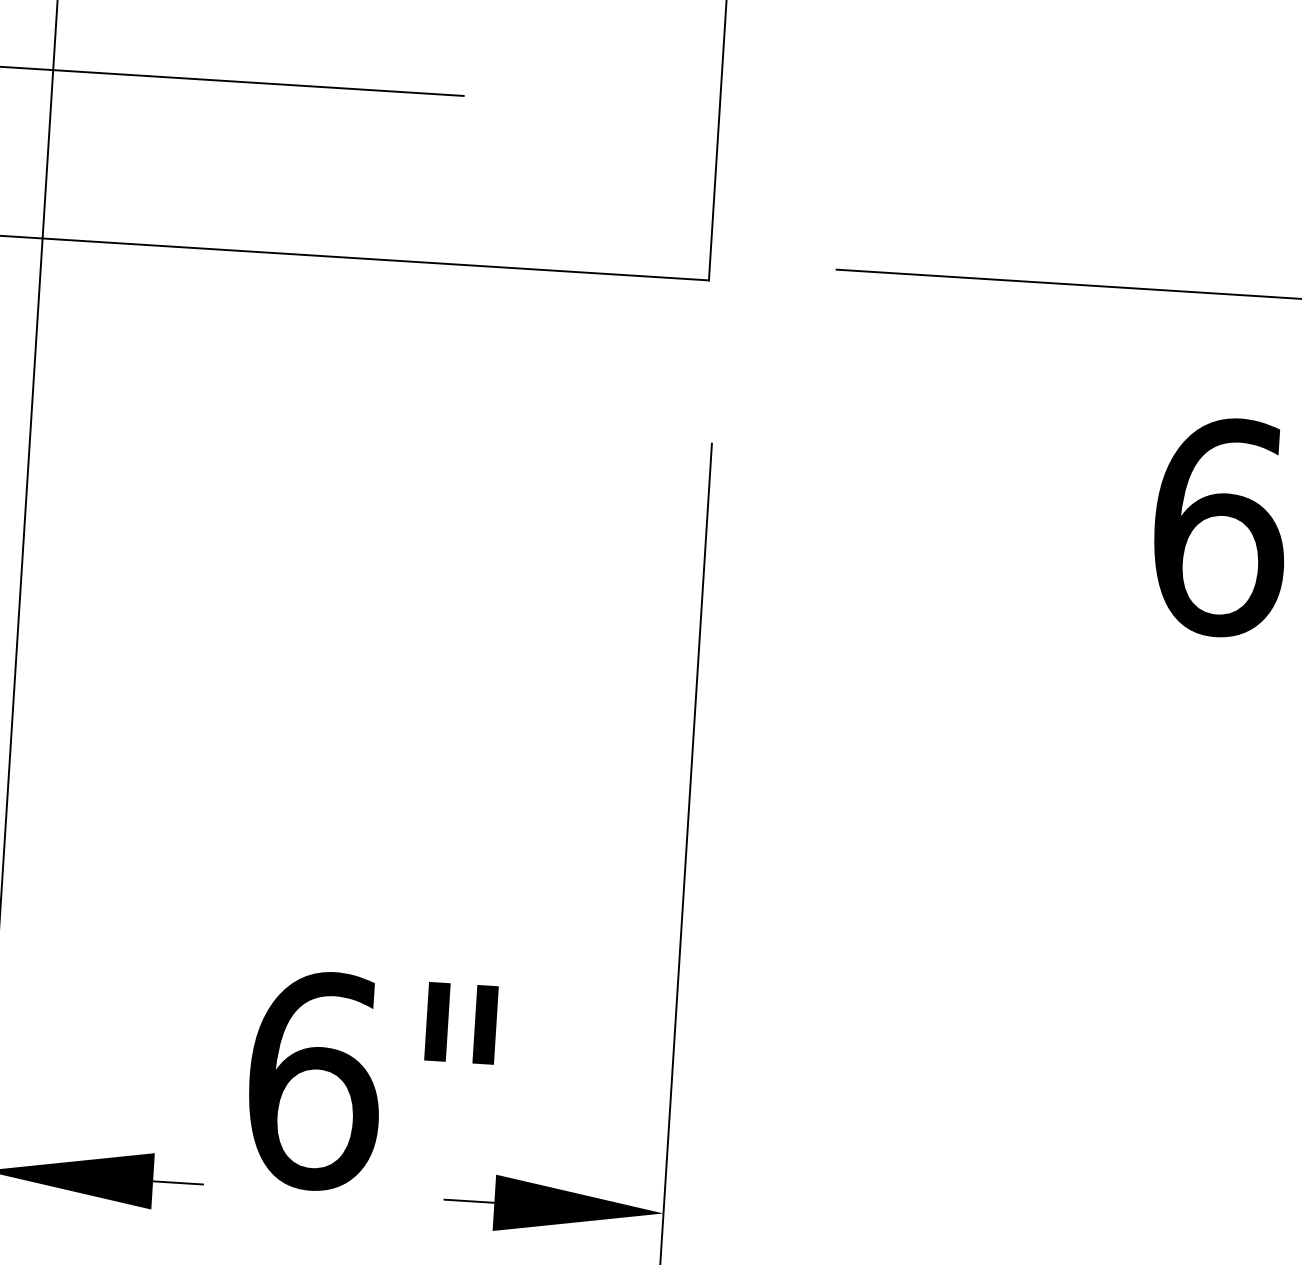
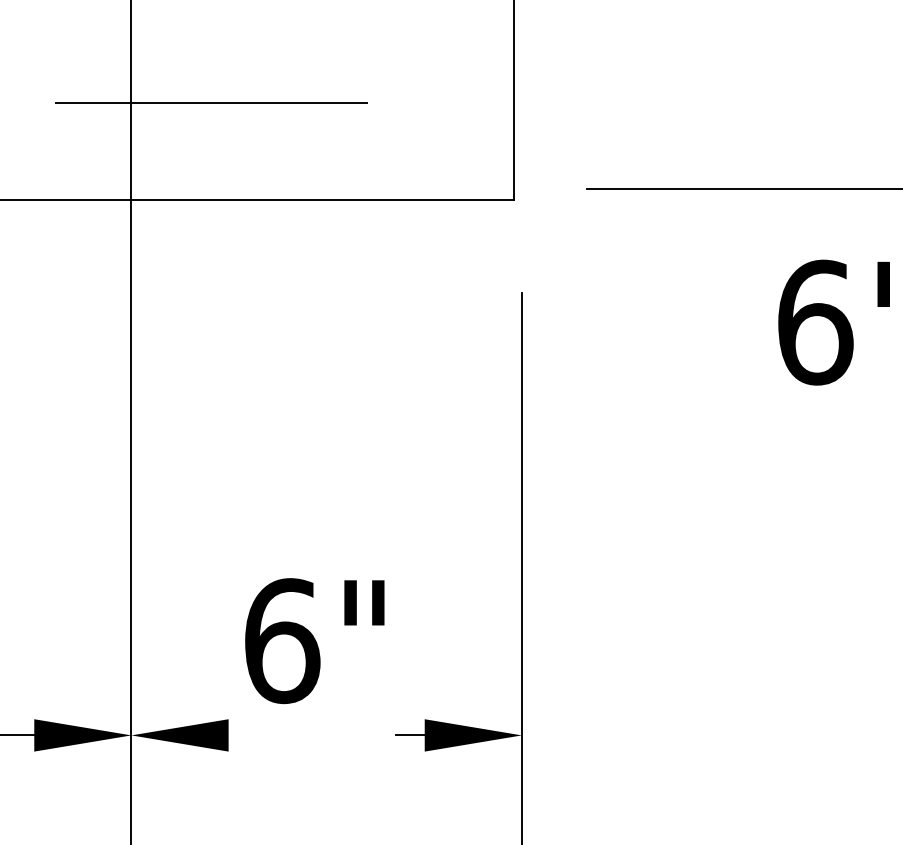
text: (370, 1085) -> (314, 641), moved
line: (177, 1183) -> (242, 735), removed

